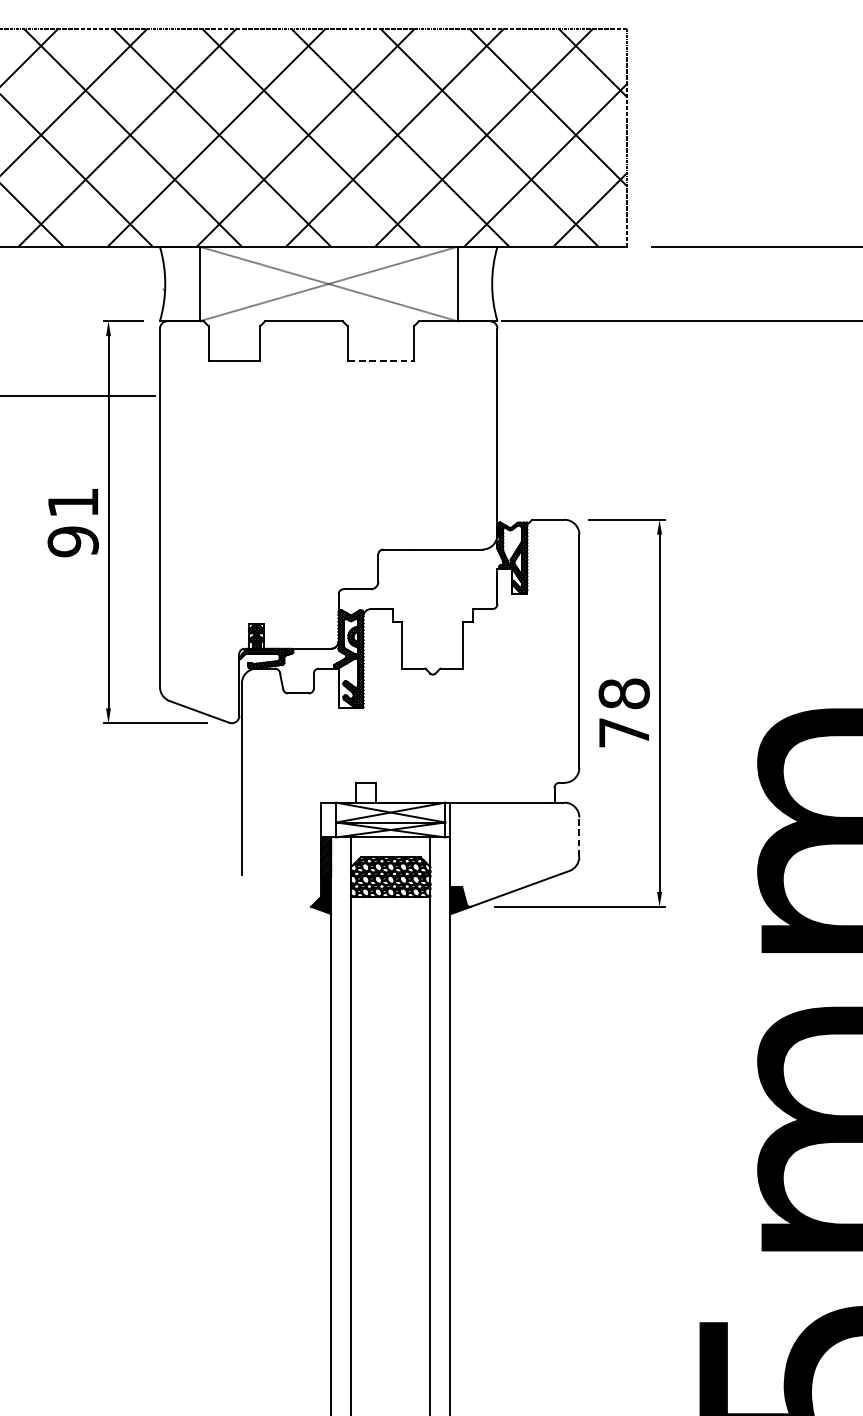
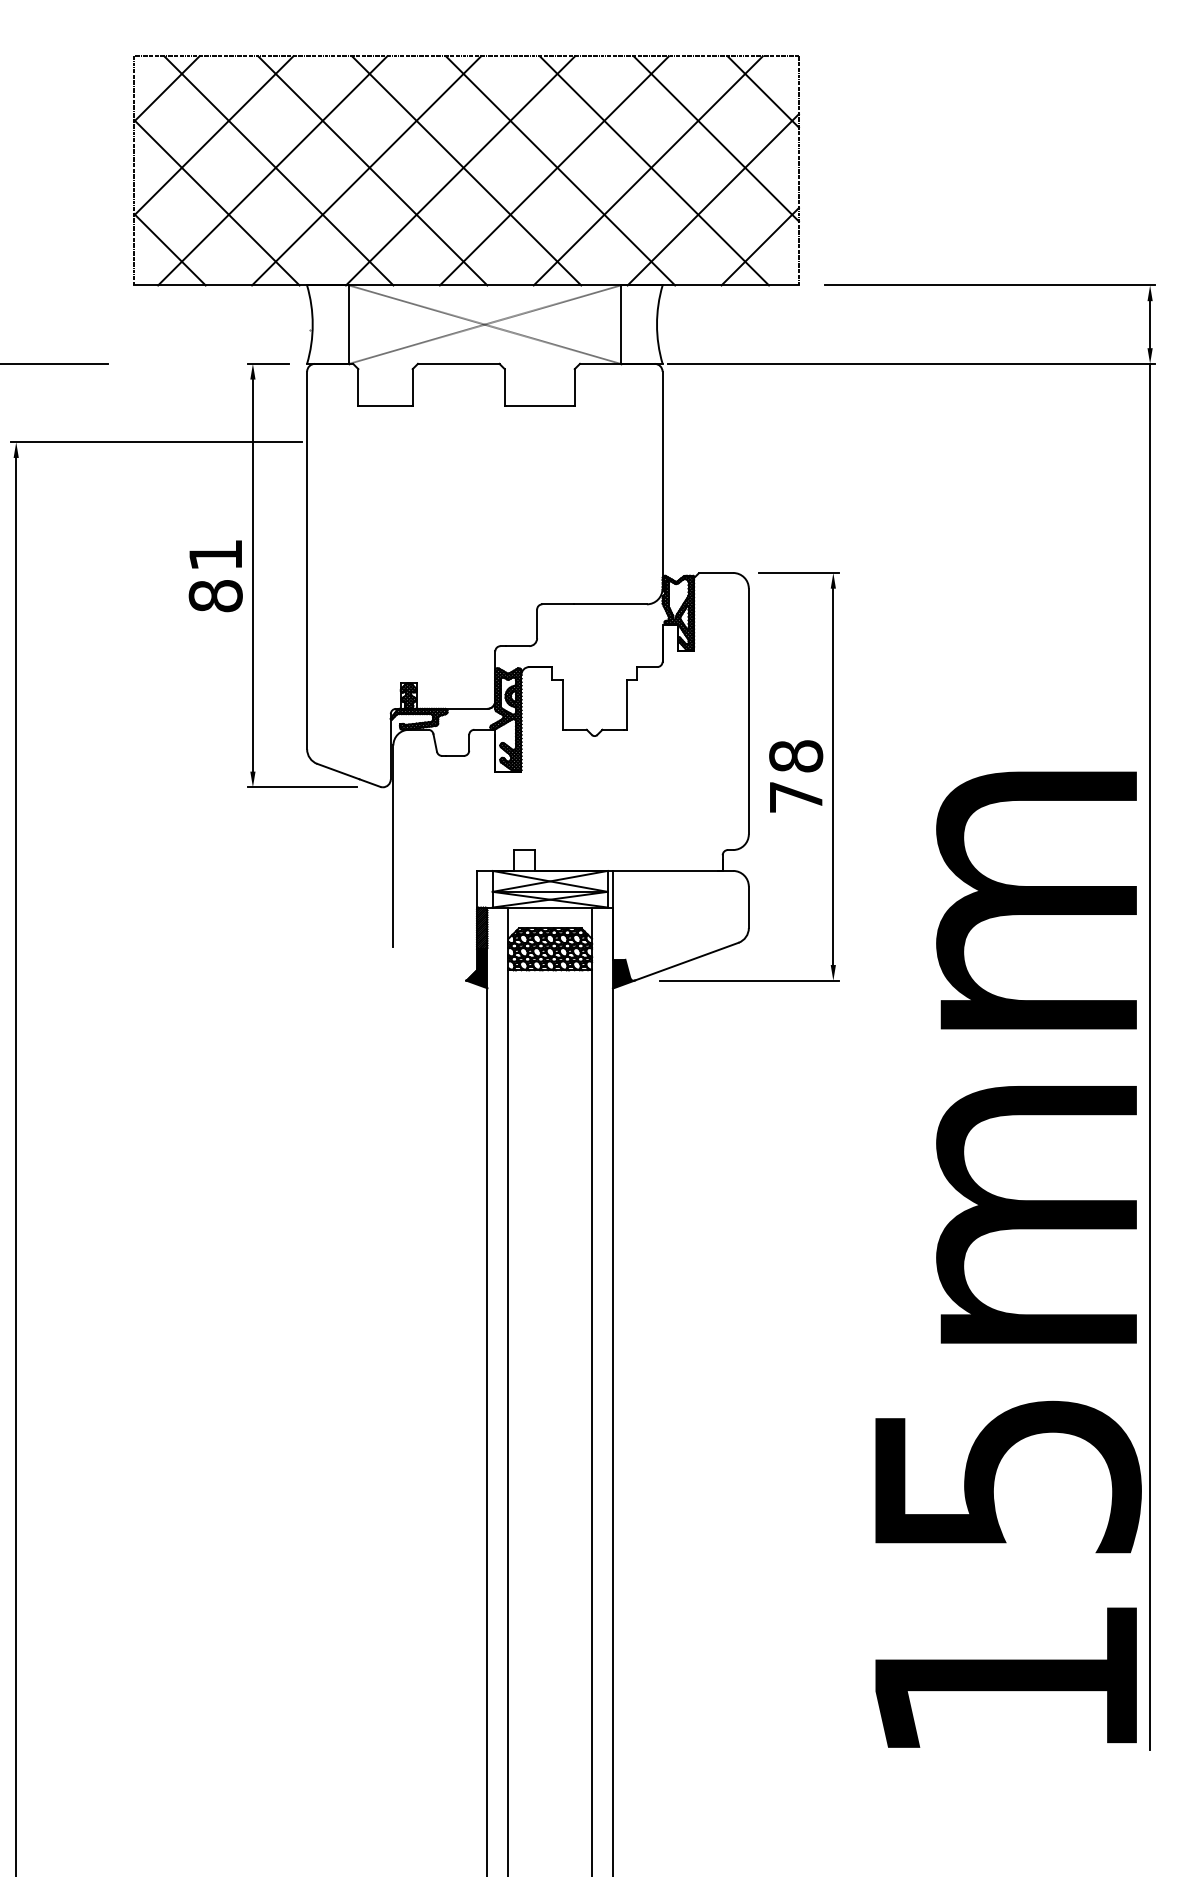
line: (380, 360) -> (539, 405), dashed -> solid
text: (72, 542) -> (215, 596), 91 -> 81
line: (579, 837) -> (748, 907), dashed -> solid

